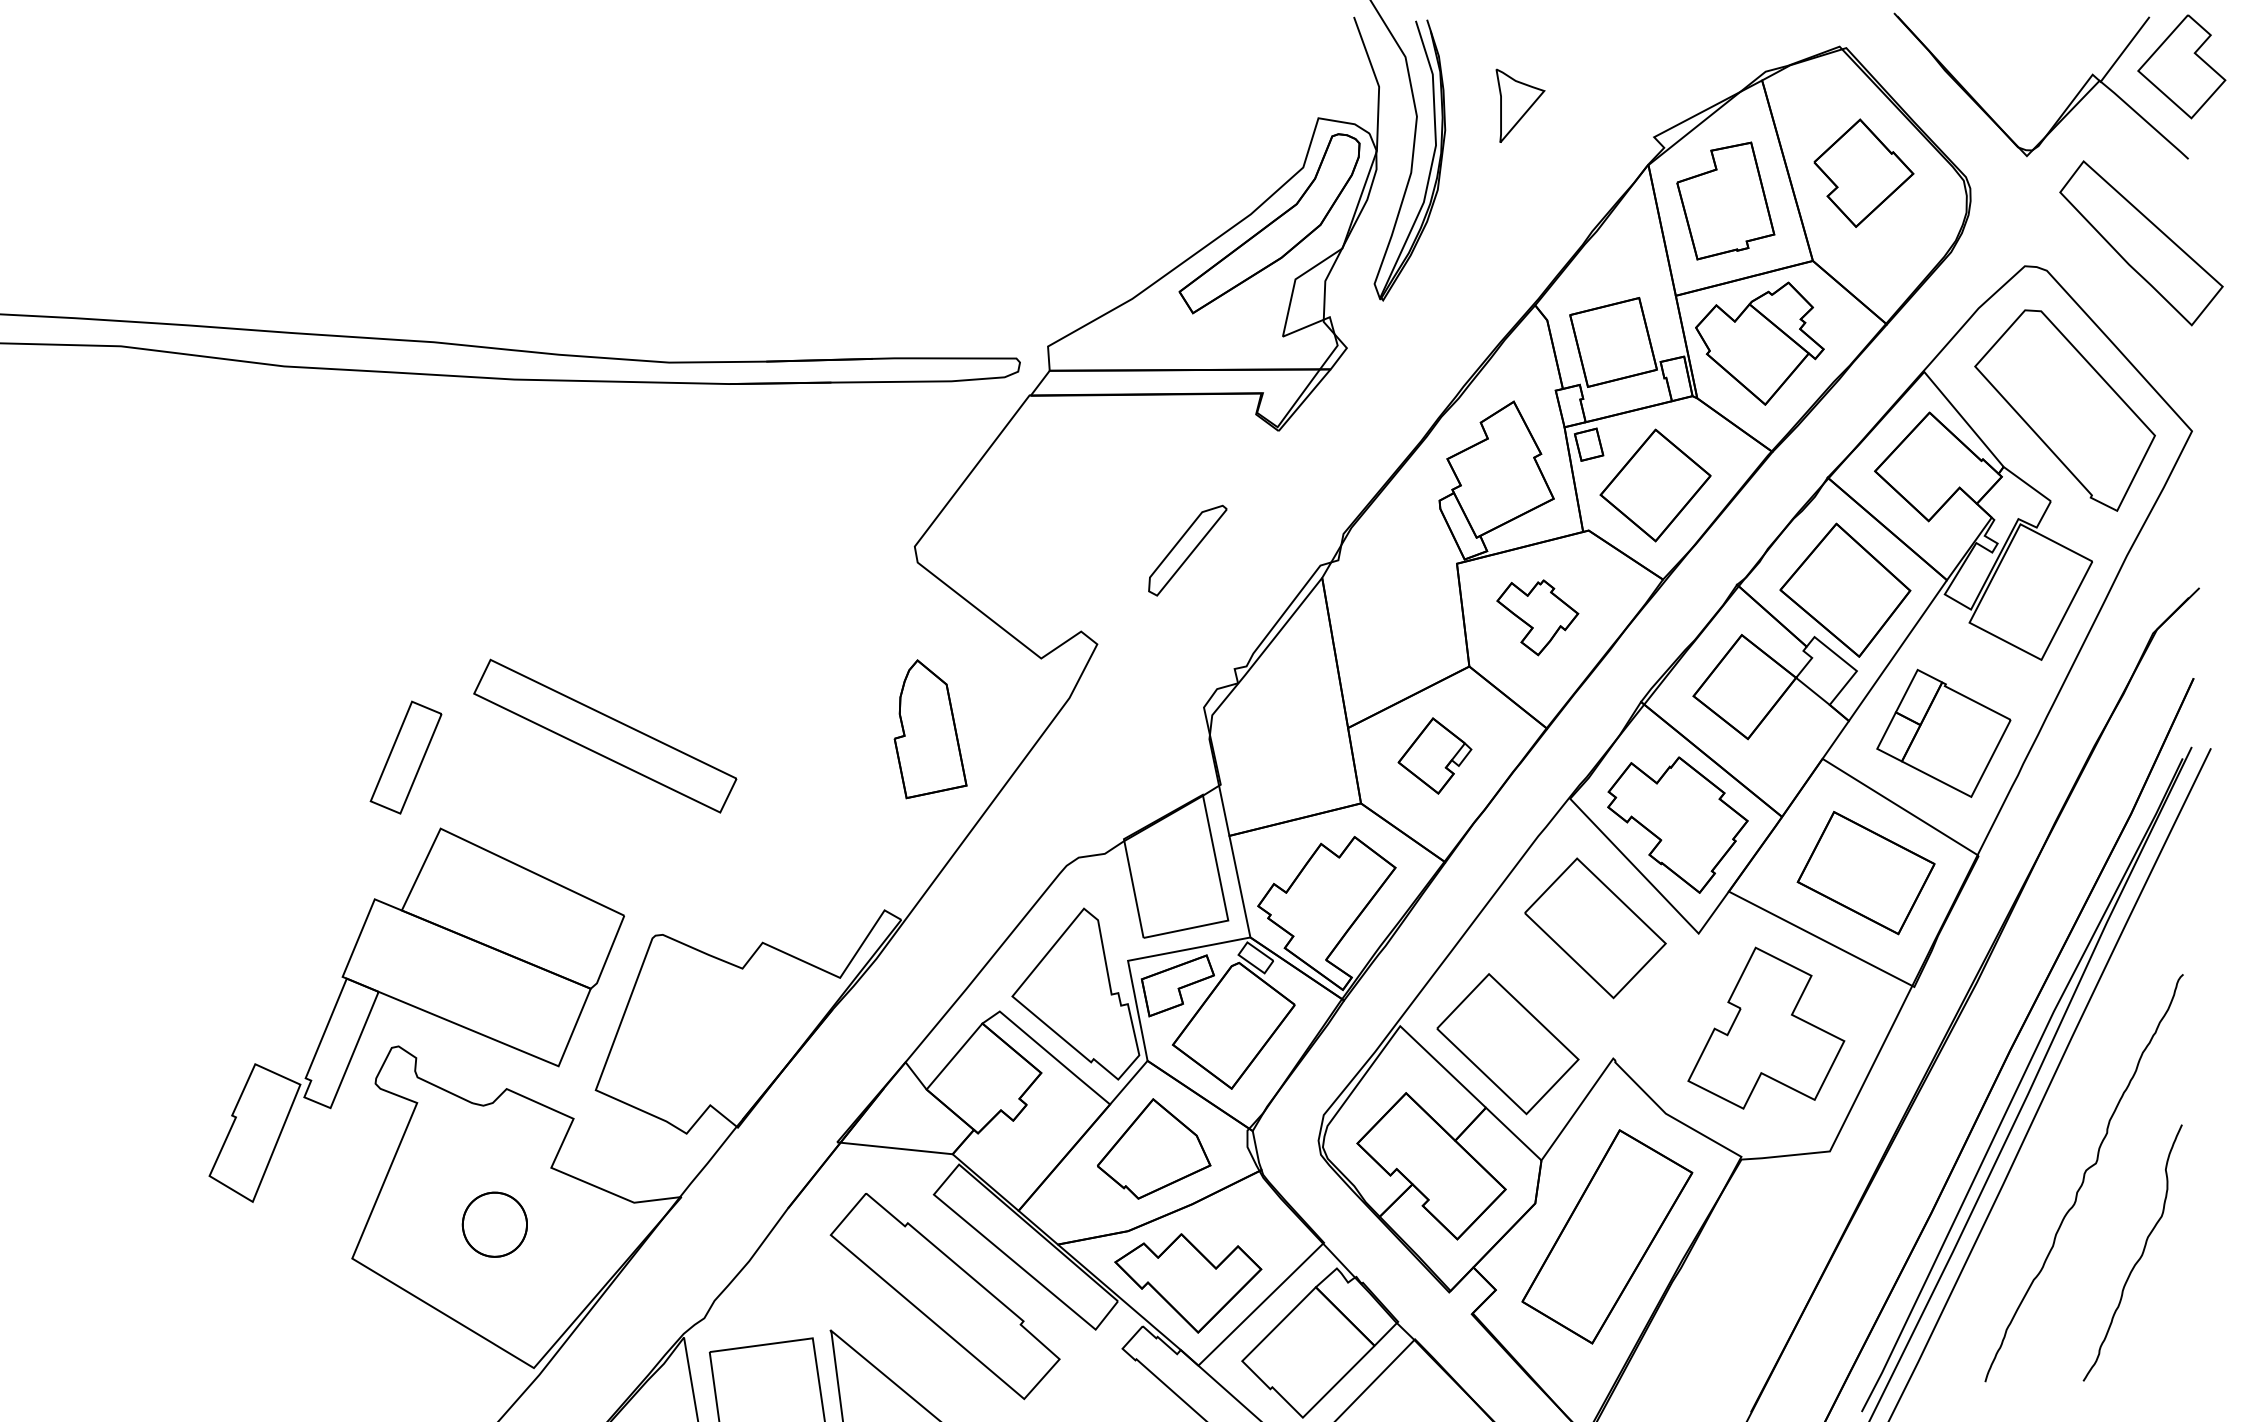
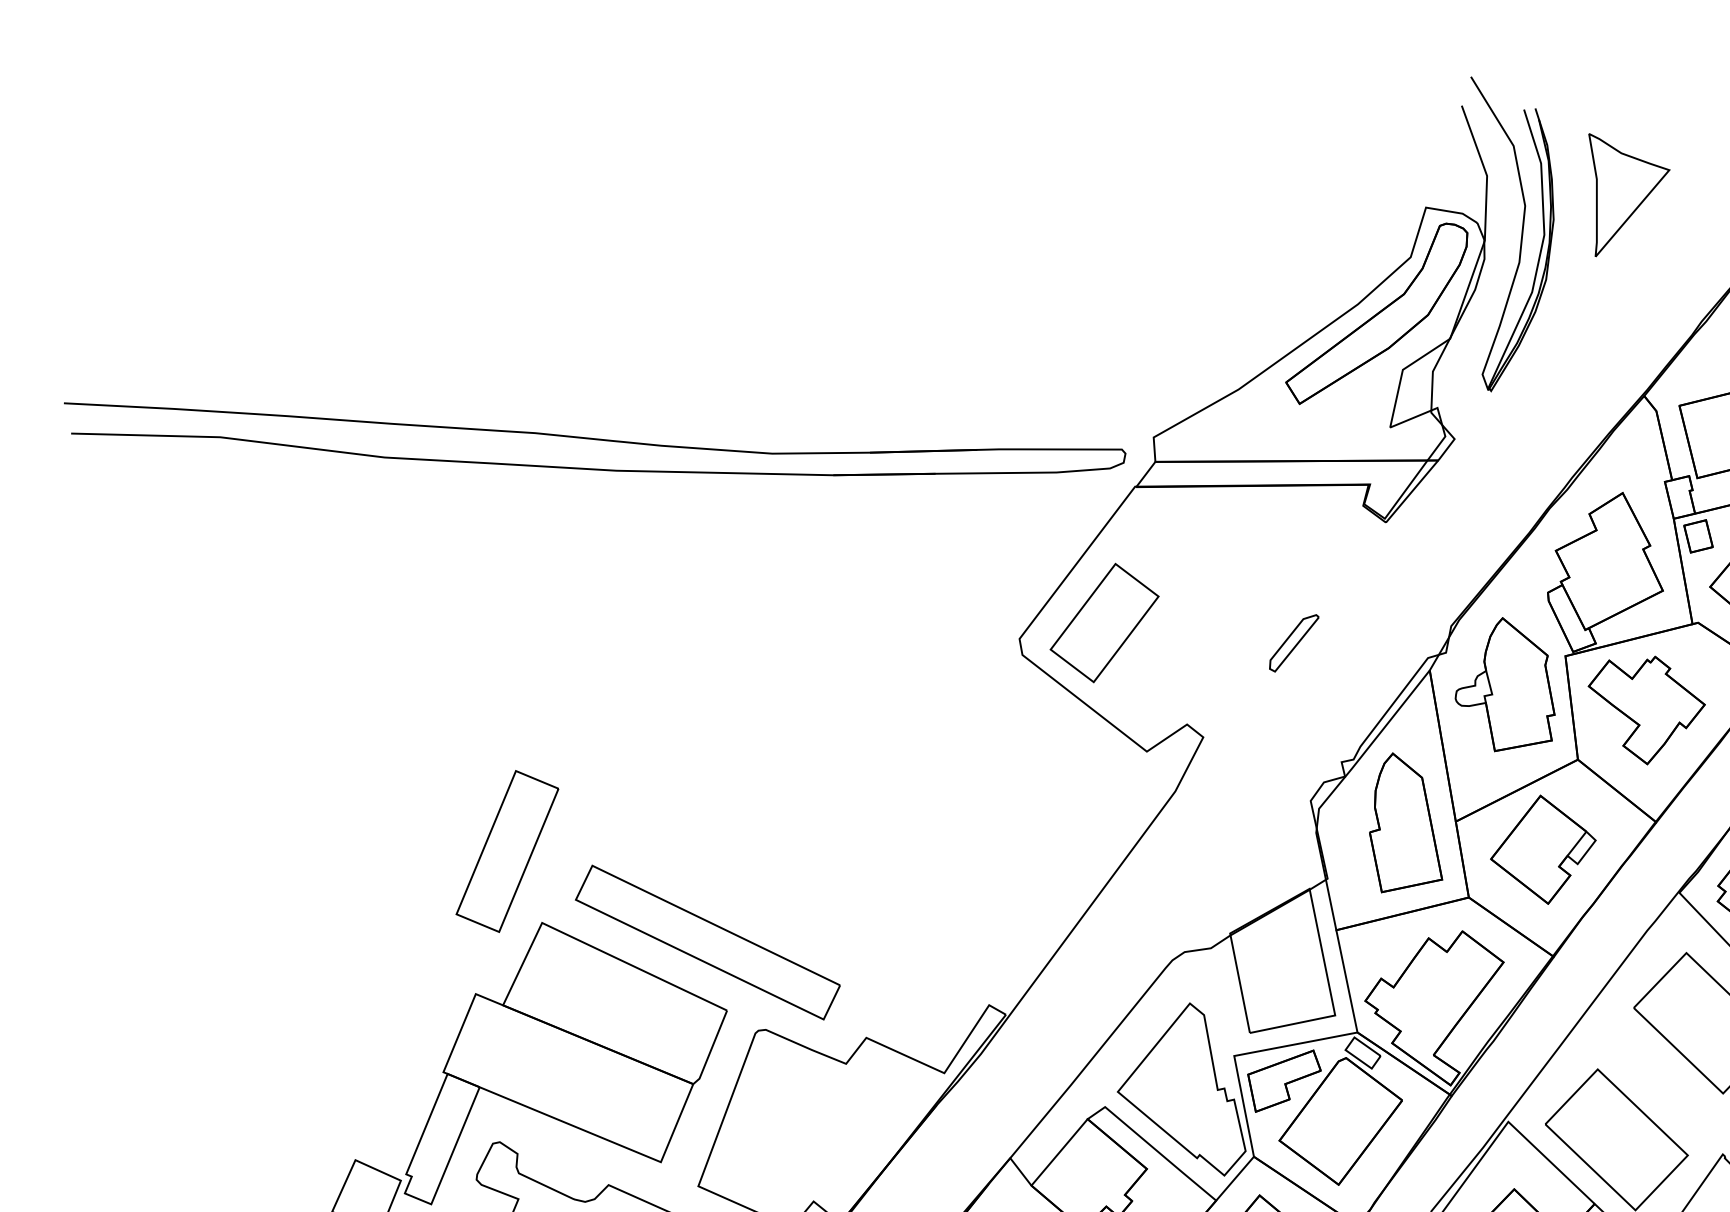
part: (1520, 105) -> (1629, 194), size x1.67
part: (998, 530) -> (1103, 622), added
part: (1187, 551) -> (1294, 643), size x0.62
part: (1397, 591) -> (1505, 684), added
part: (1537, 617) -> (1646, 710), size x1.43
part: (930, 729) -> (1405, 823), moved
part: (605, 735) -> (708, 941), moved
part: (1434, 755) -> (1542, 849), size x1.43
part: (405, 757) -> (506, 851), size x1.43

